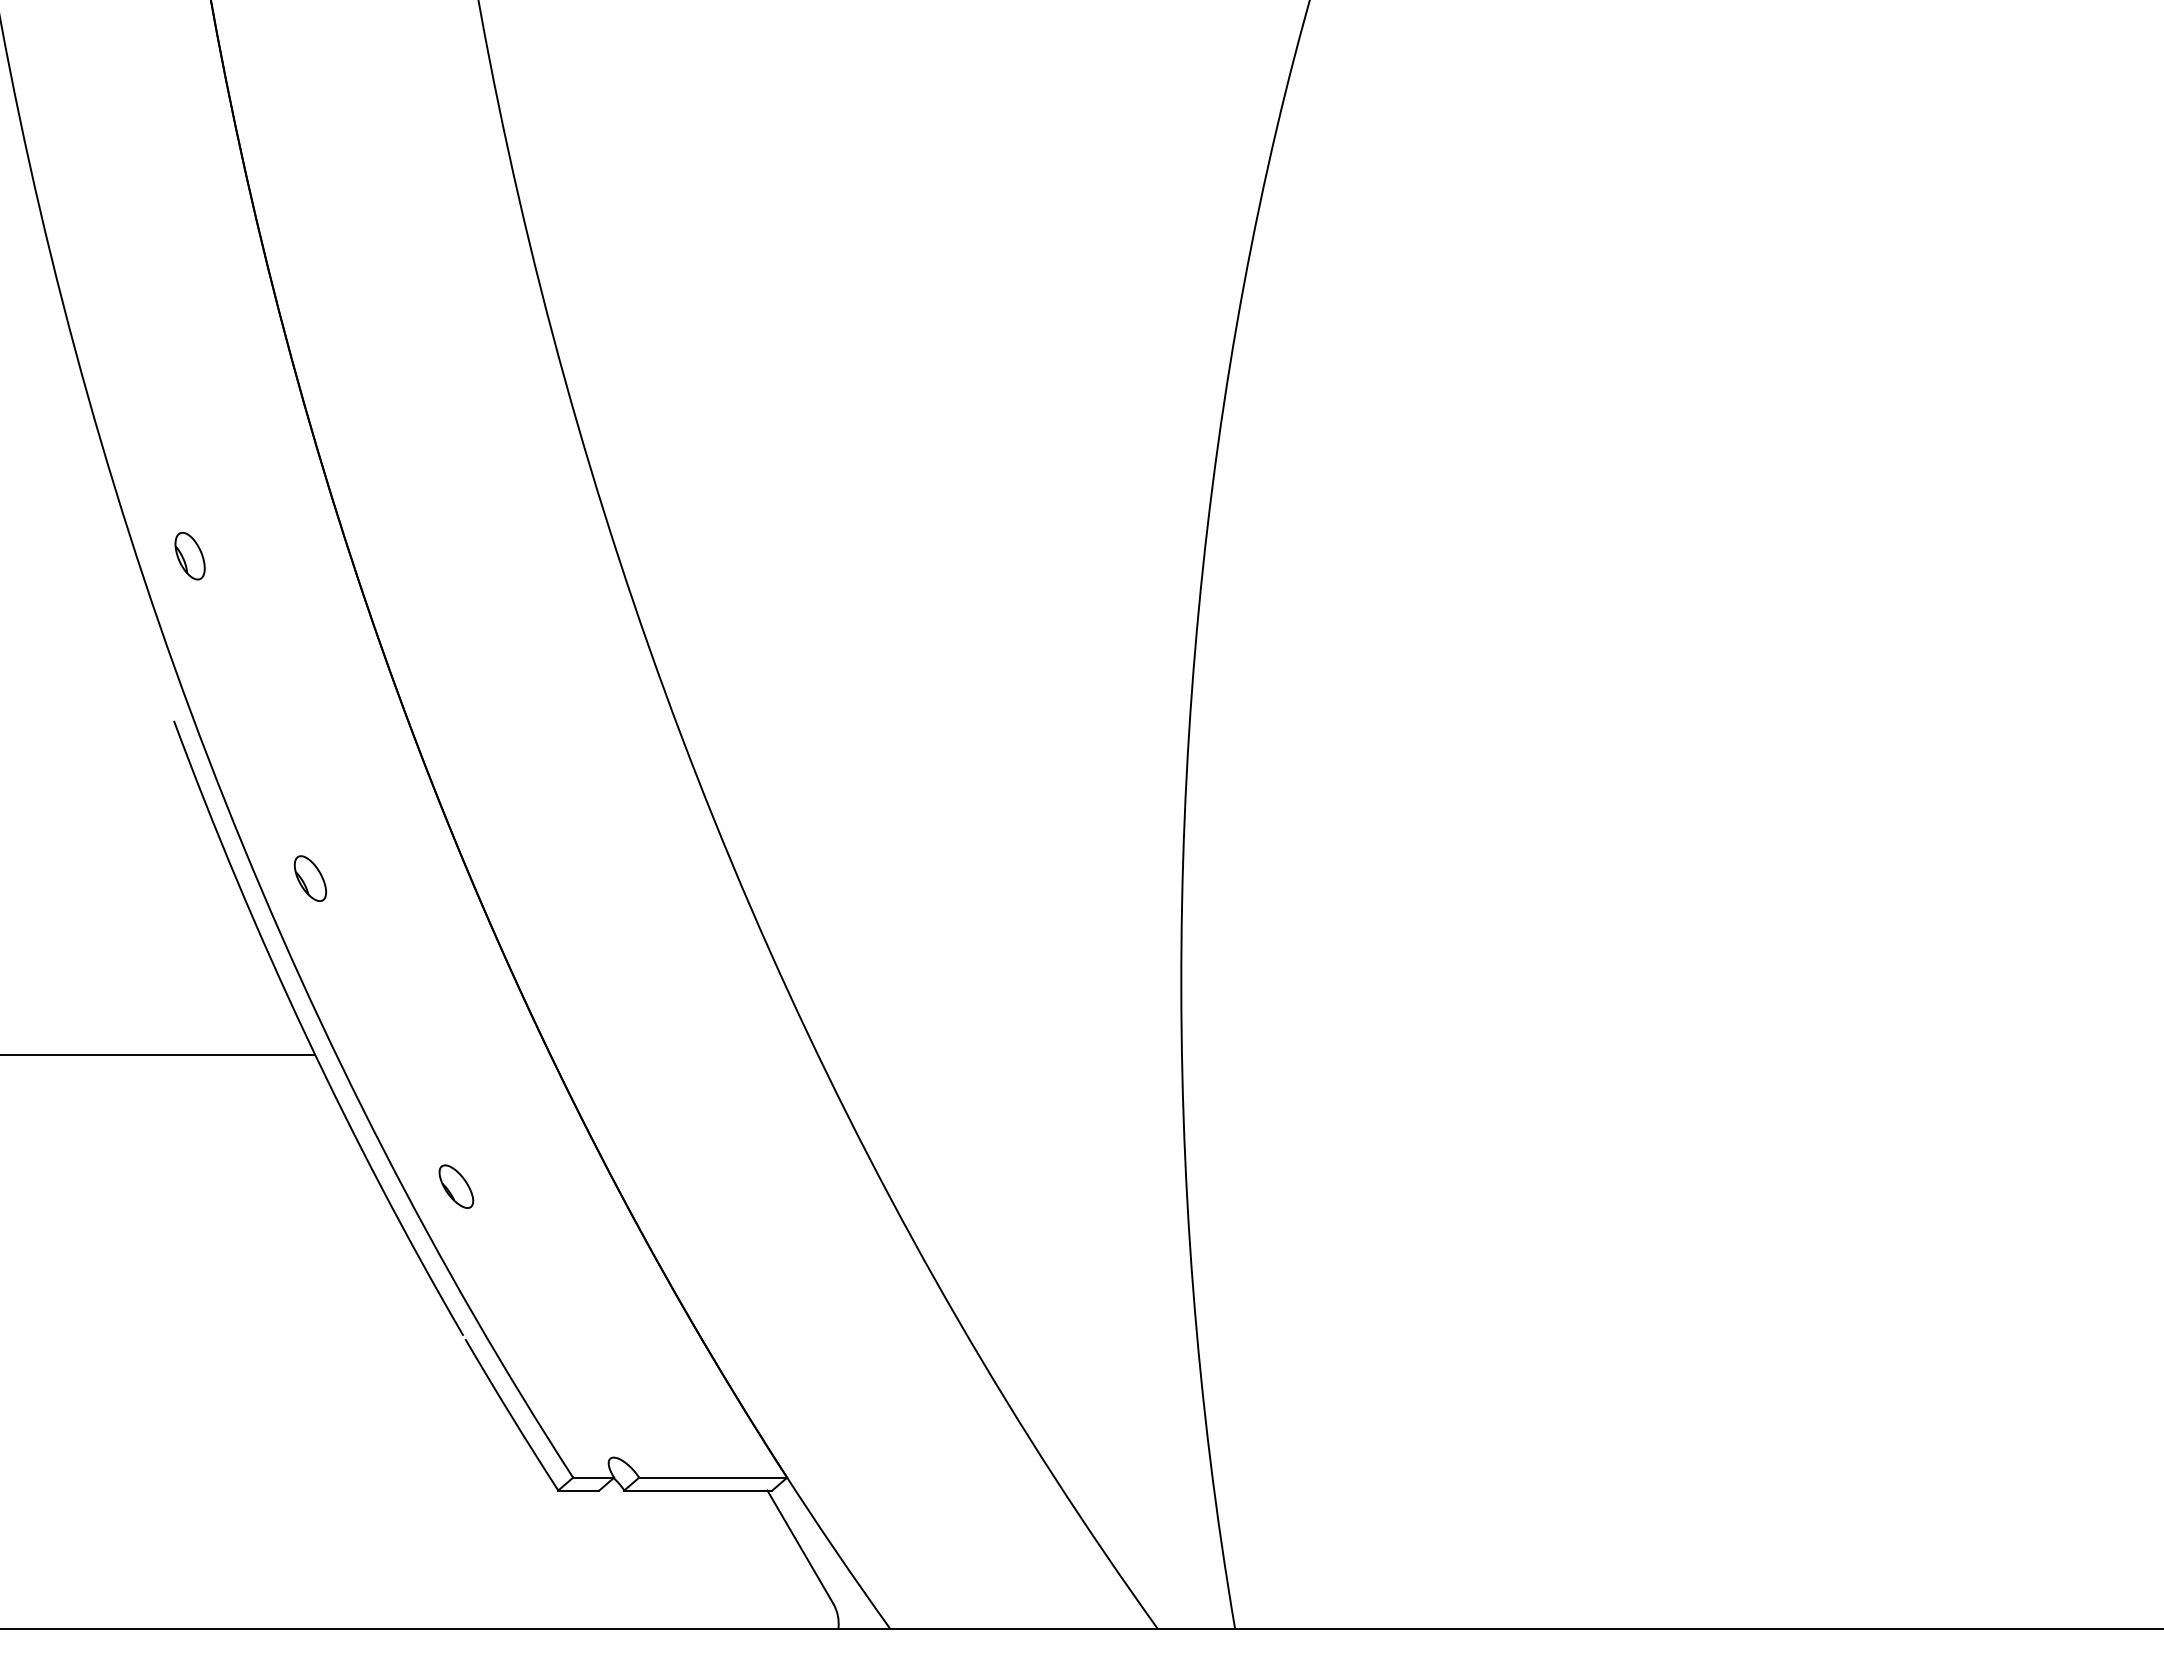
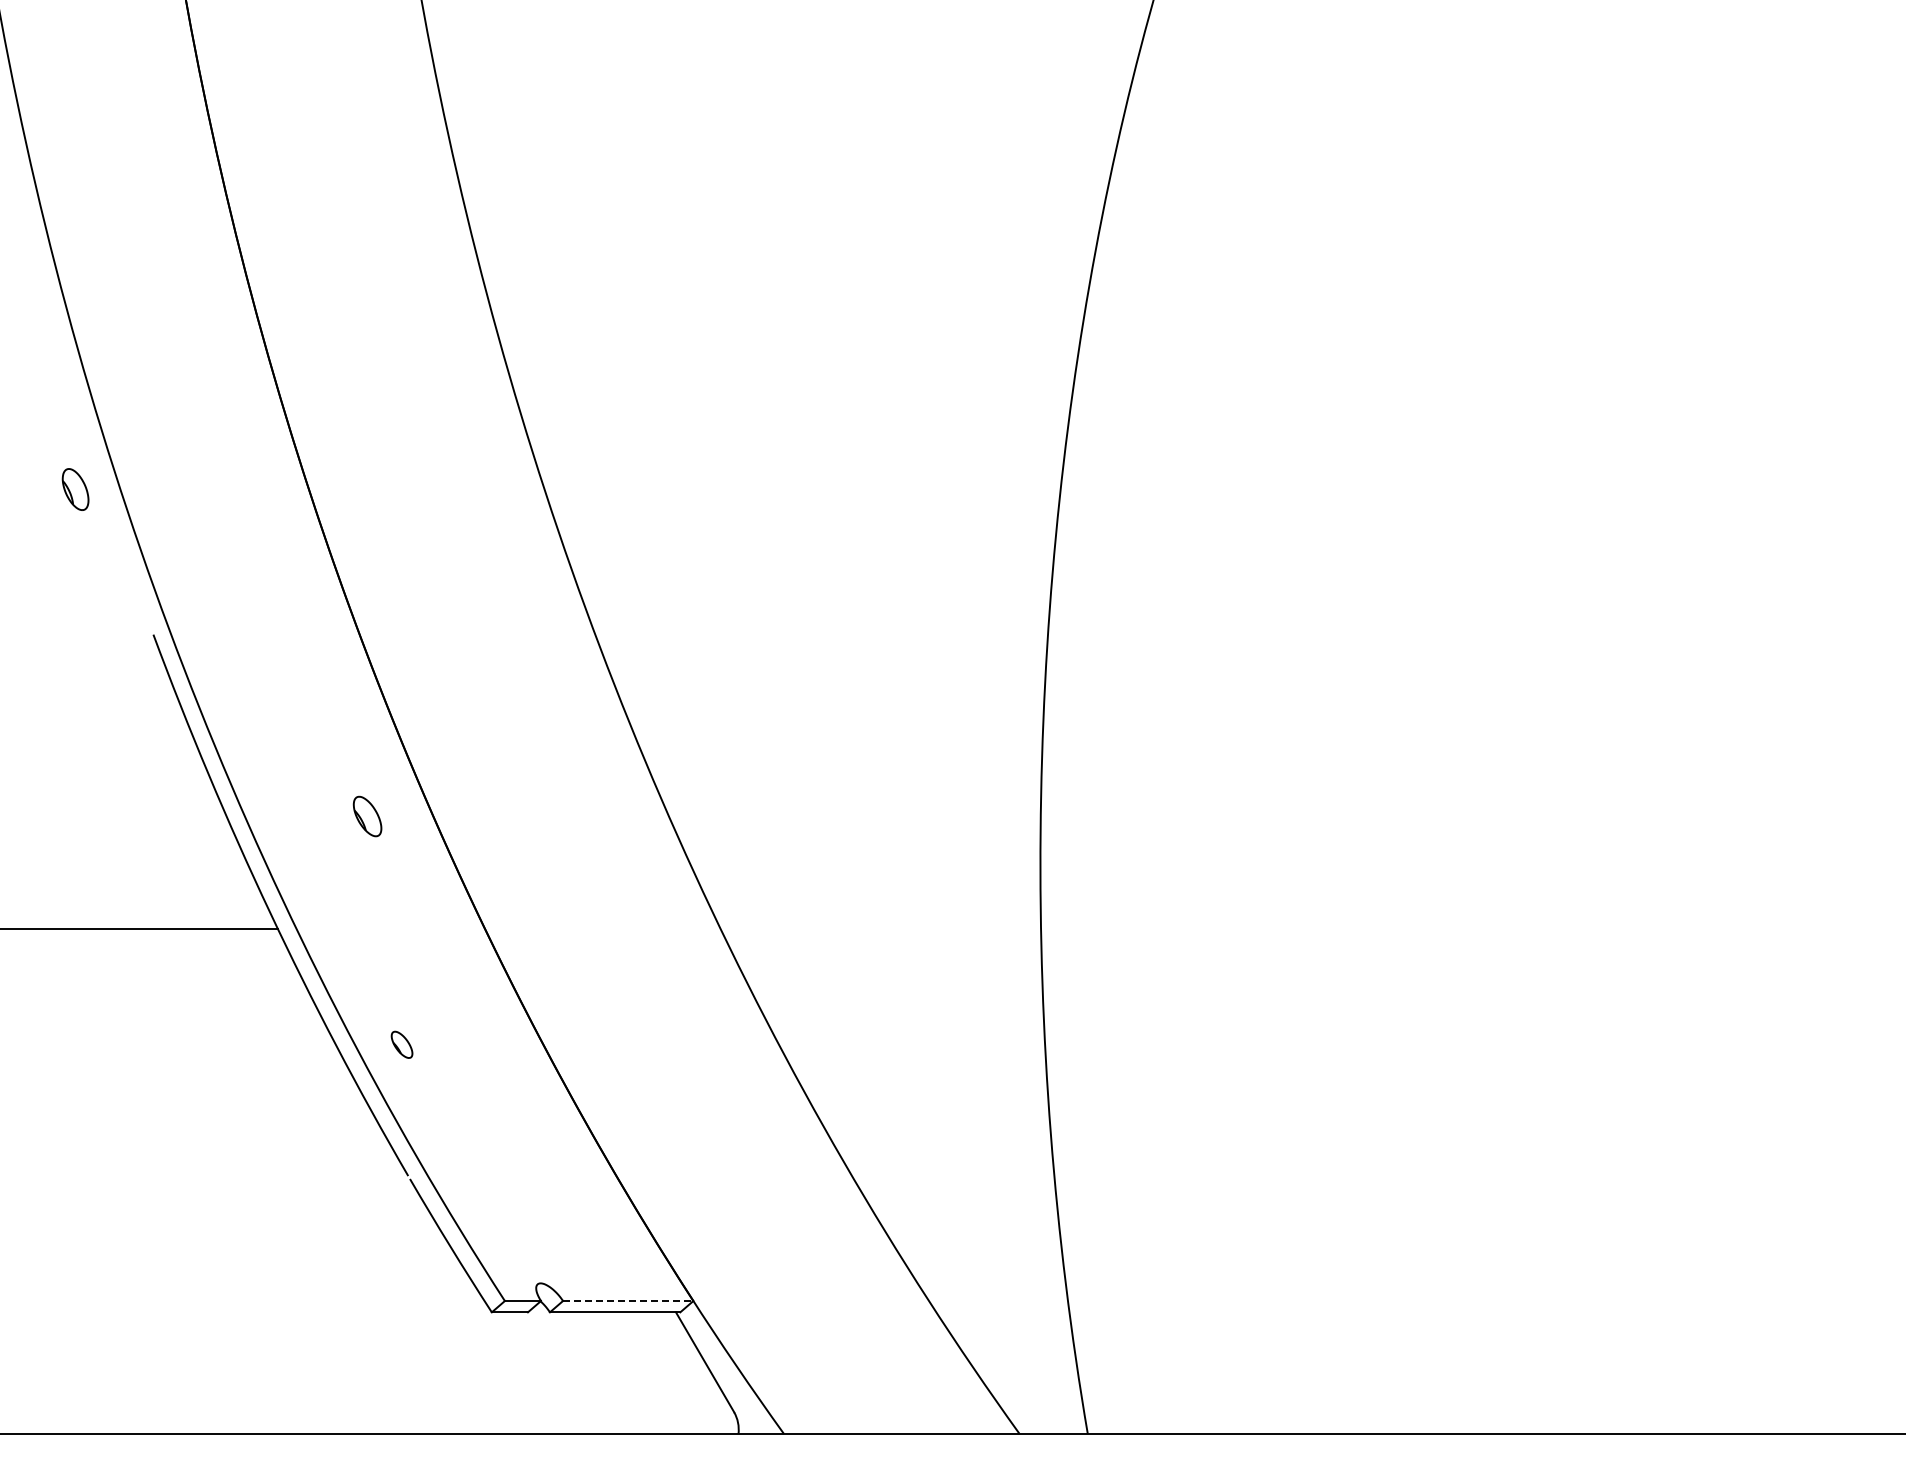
part: (189, 556) -> (75, 489), moved
part: (310, 878) -> (367, 816), moved
part: (455, 1186) -> (401, 1044), size x0.7
line: (713, 1478) -> (628, 1301), solid -> dashed

